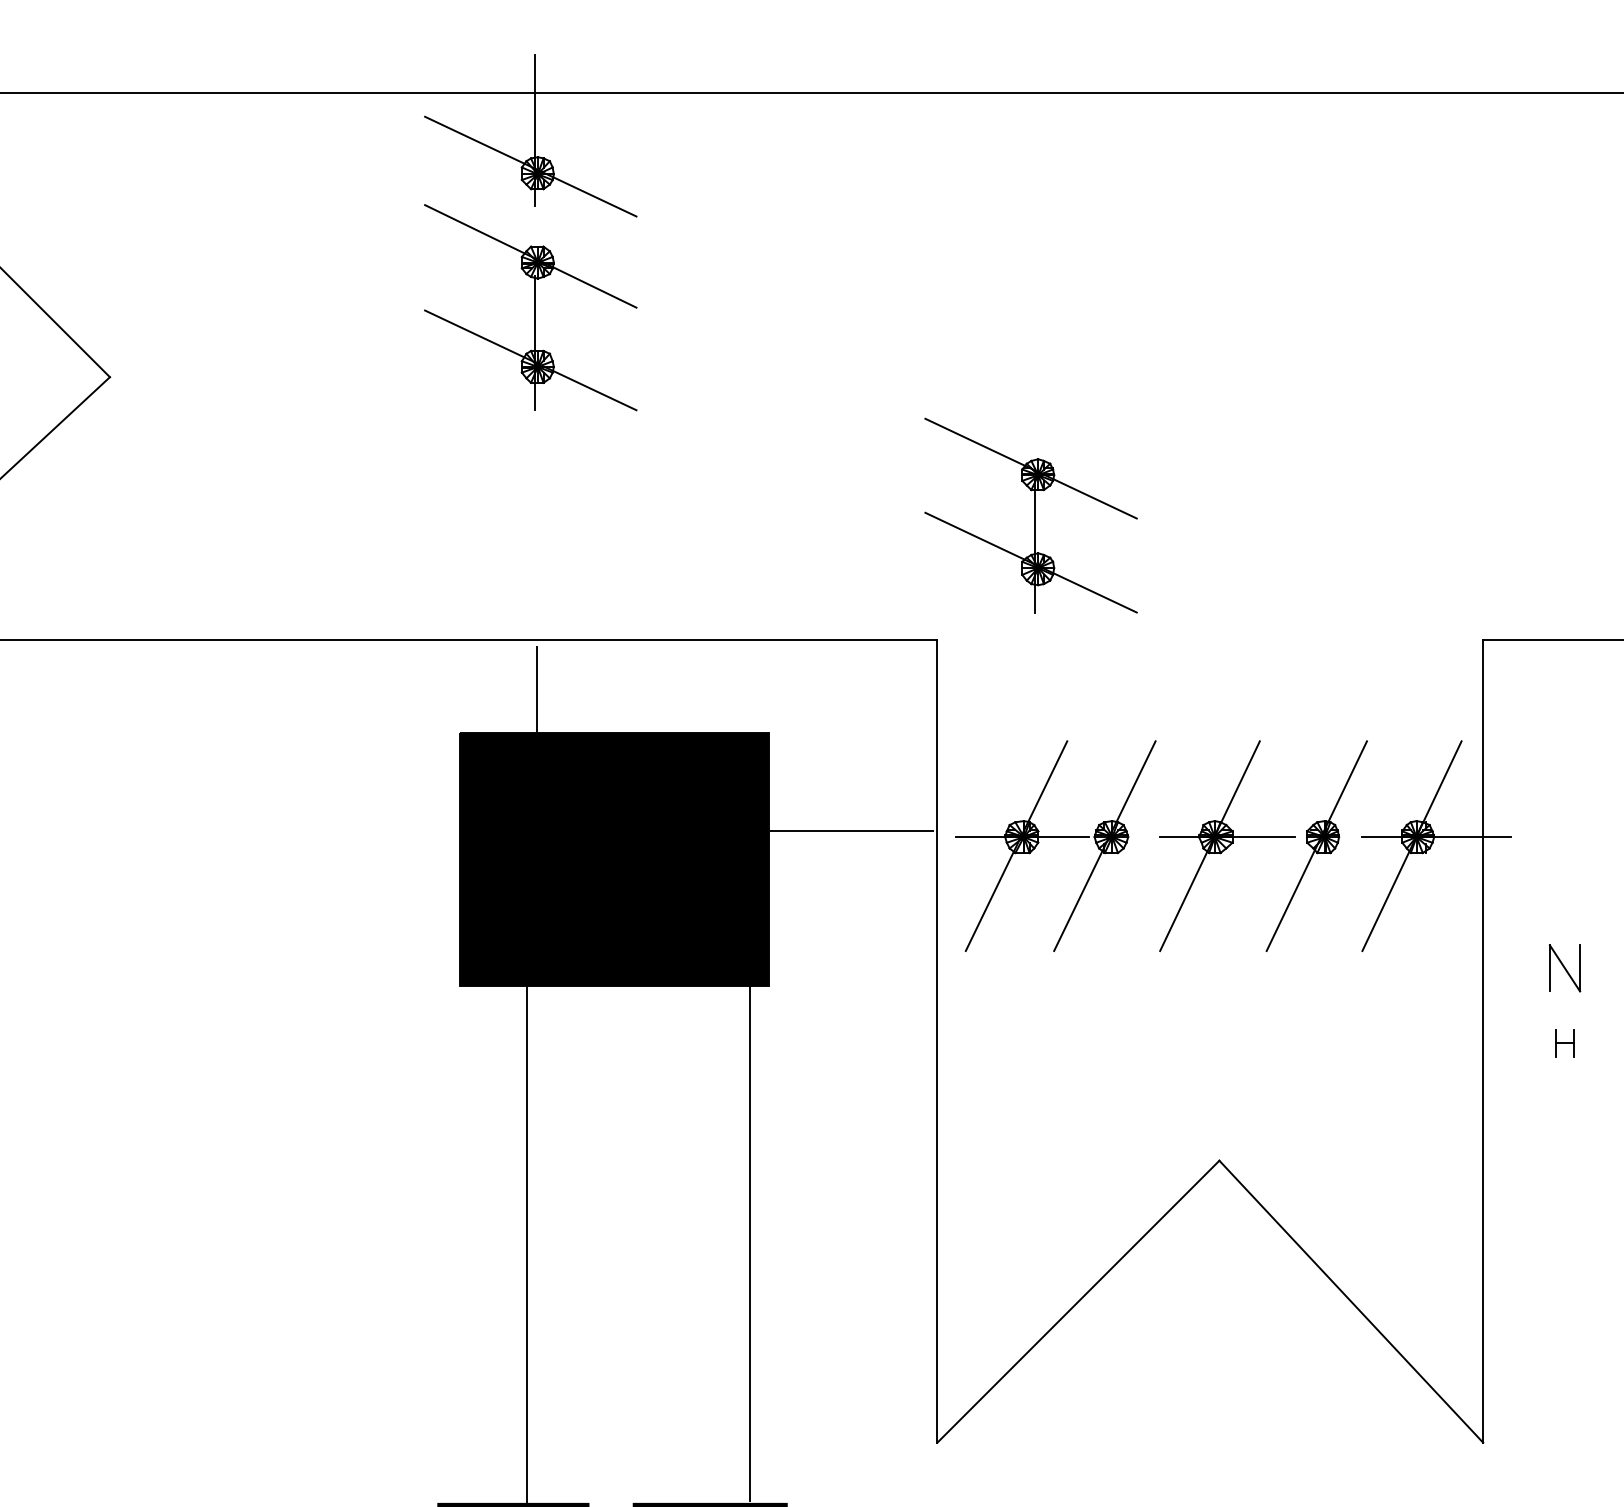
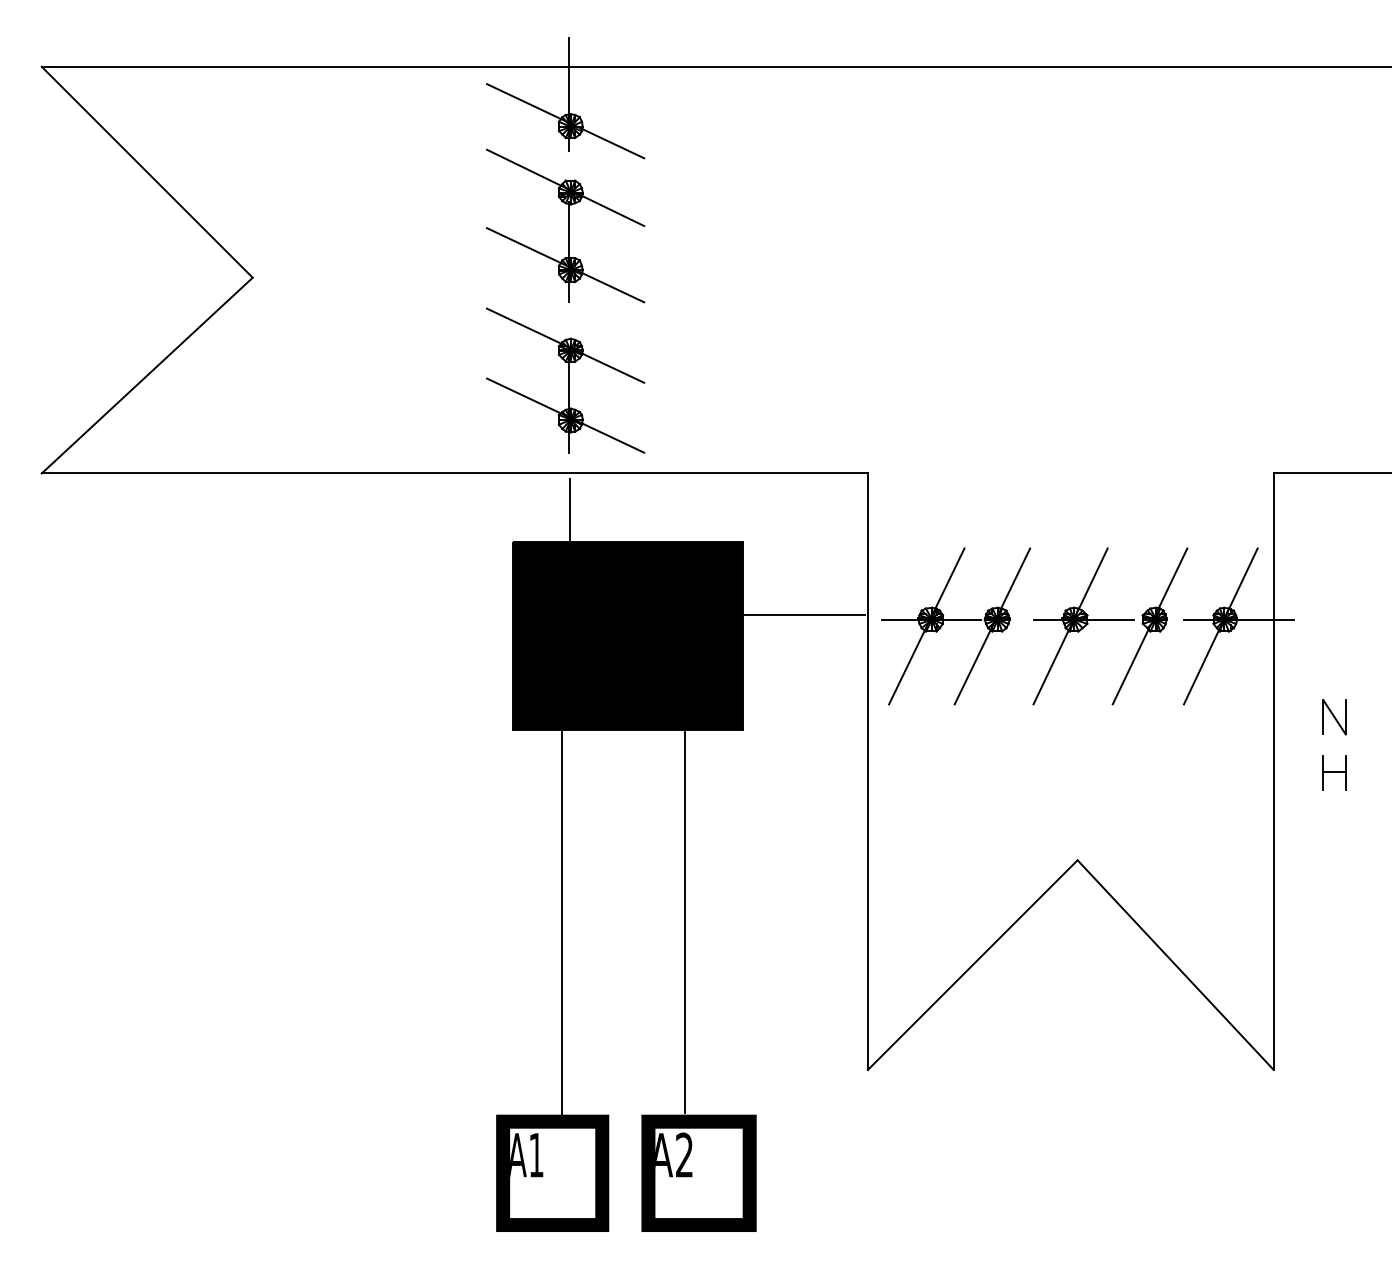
part: (1030, 515) -> (565, 380), moved
part: (1564, 1042) -> (1334, 772), size x1.67
line: (749, 1243) -> (684, 921), moved

